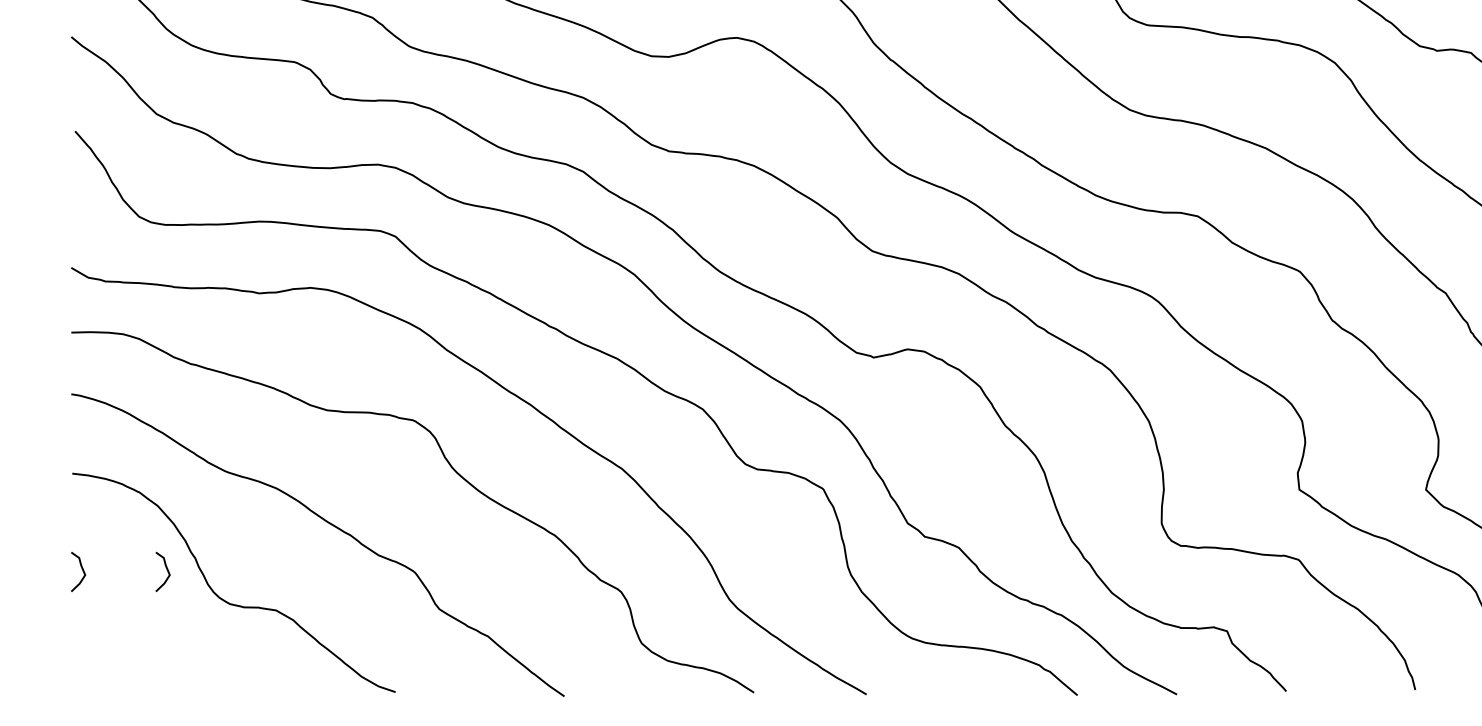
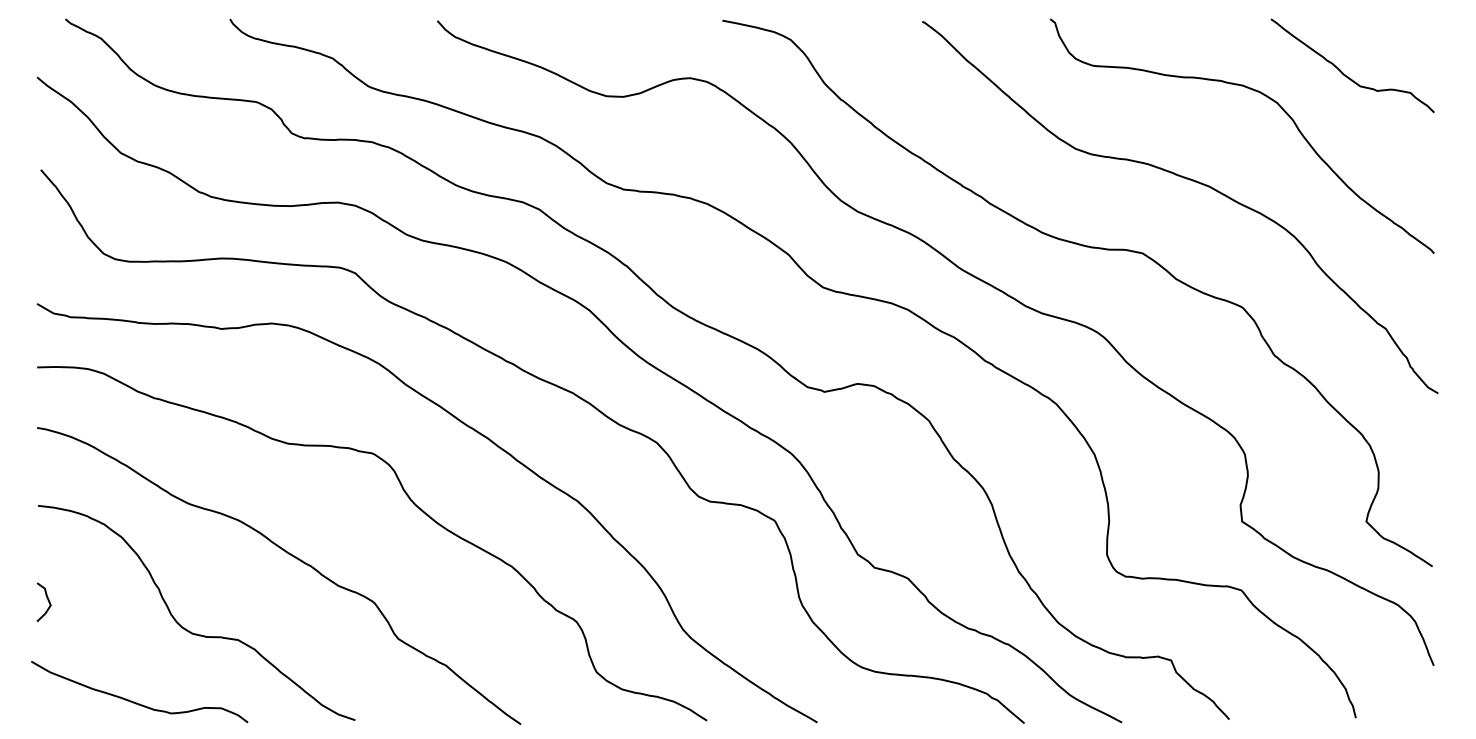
curve: (166, 570) -> (130, 600), removed
curve: (173, 674) -> (137, 702), added

